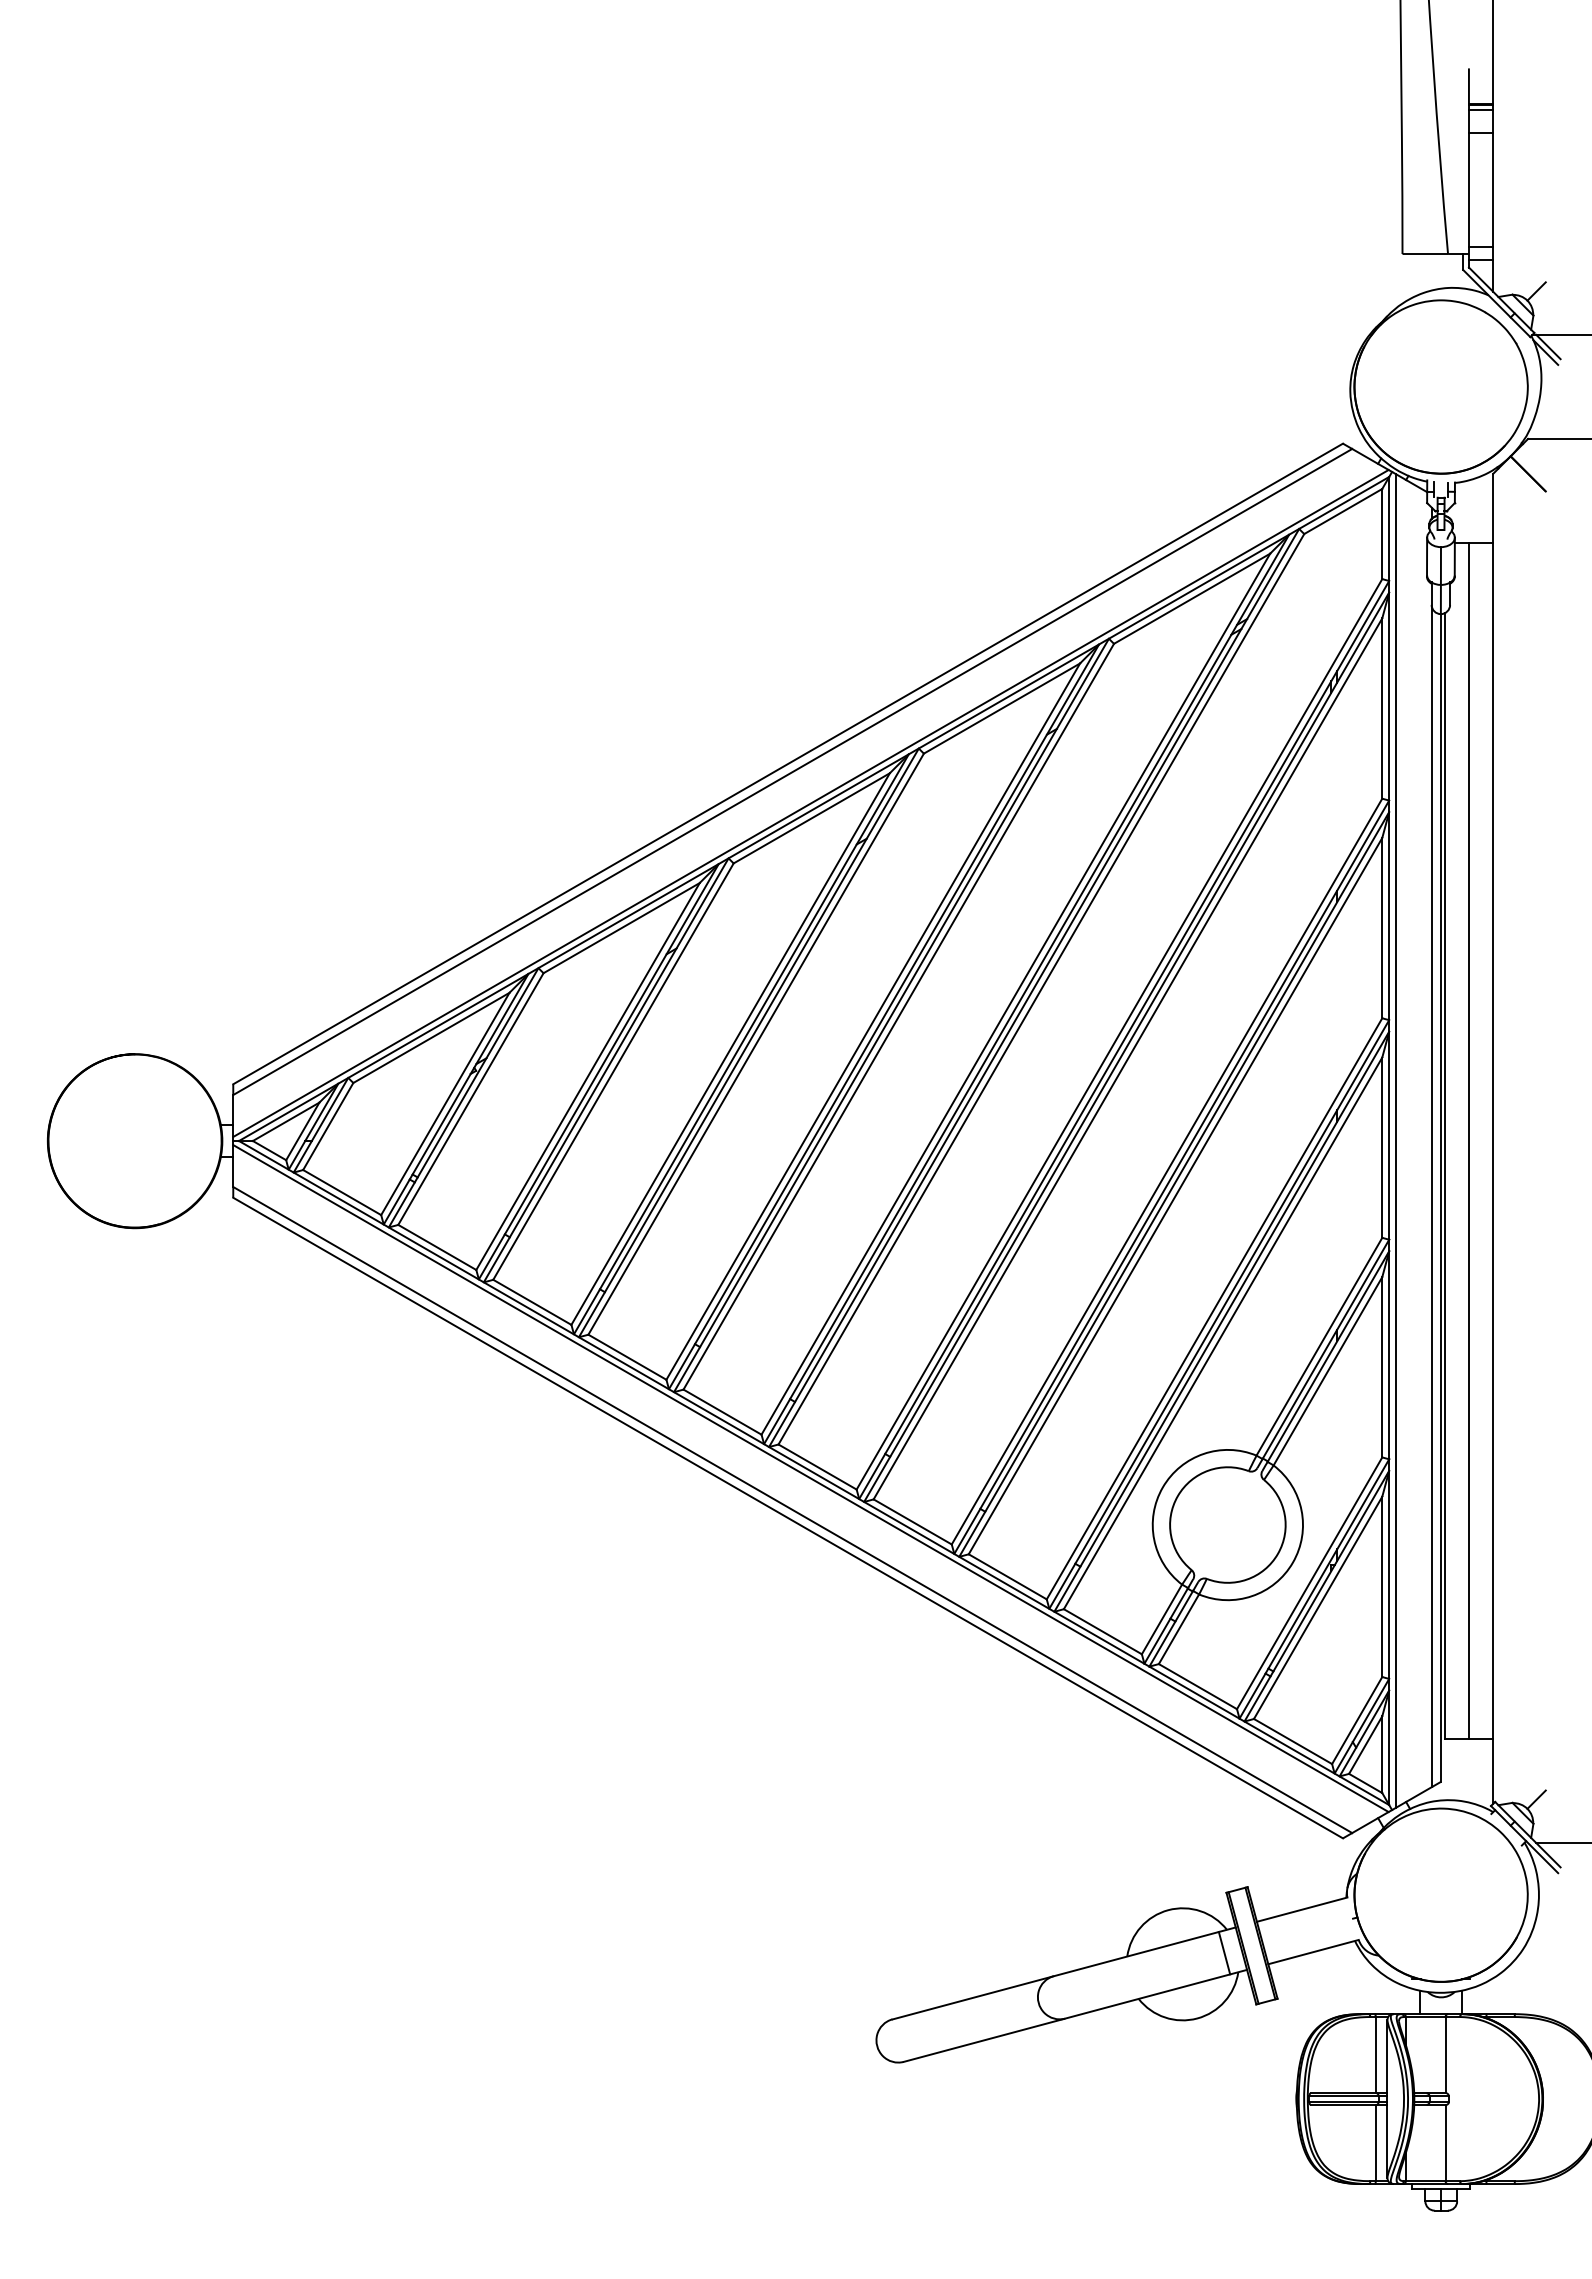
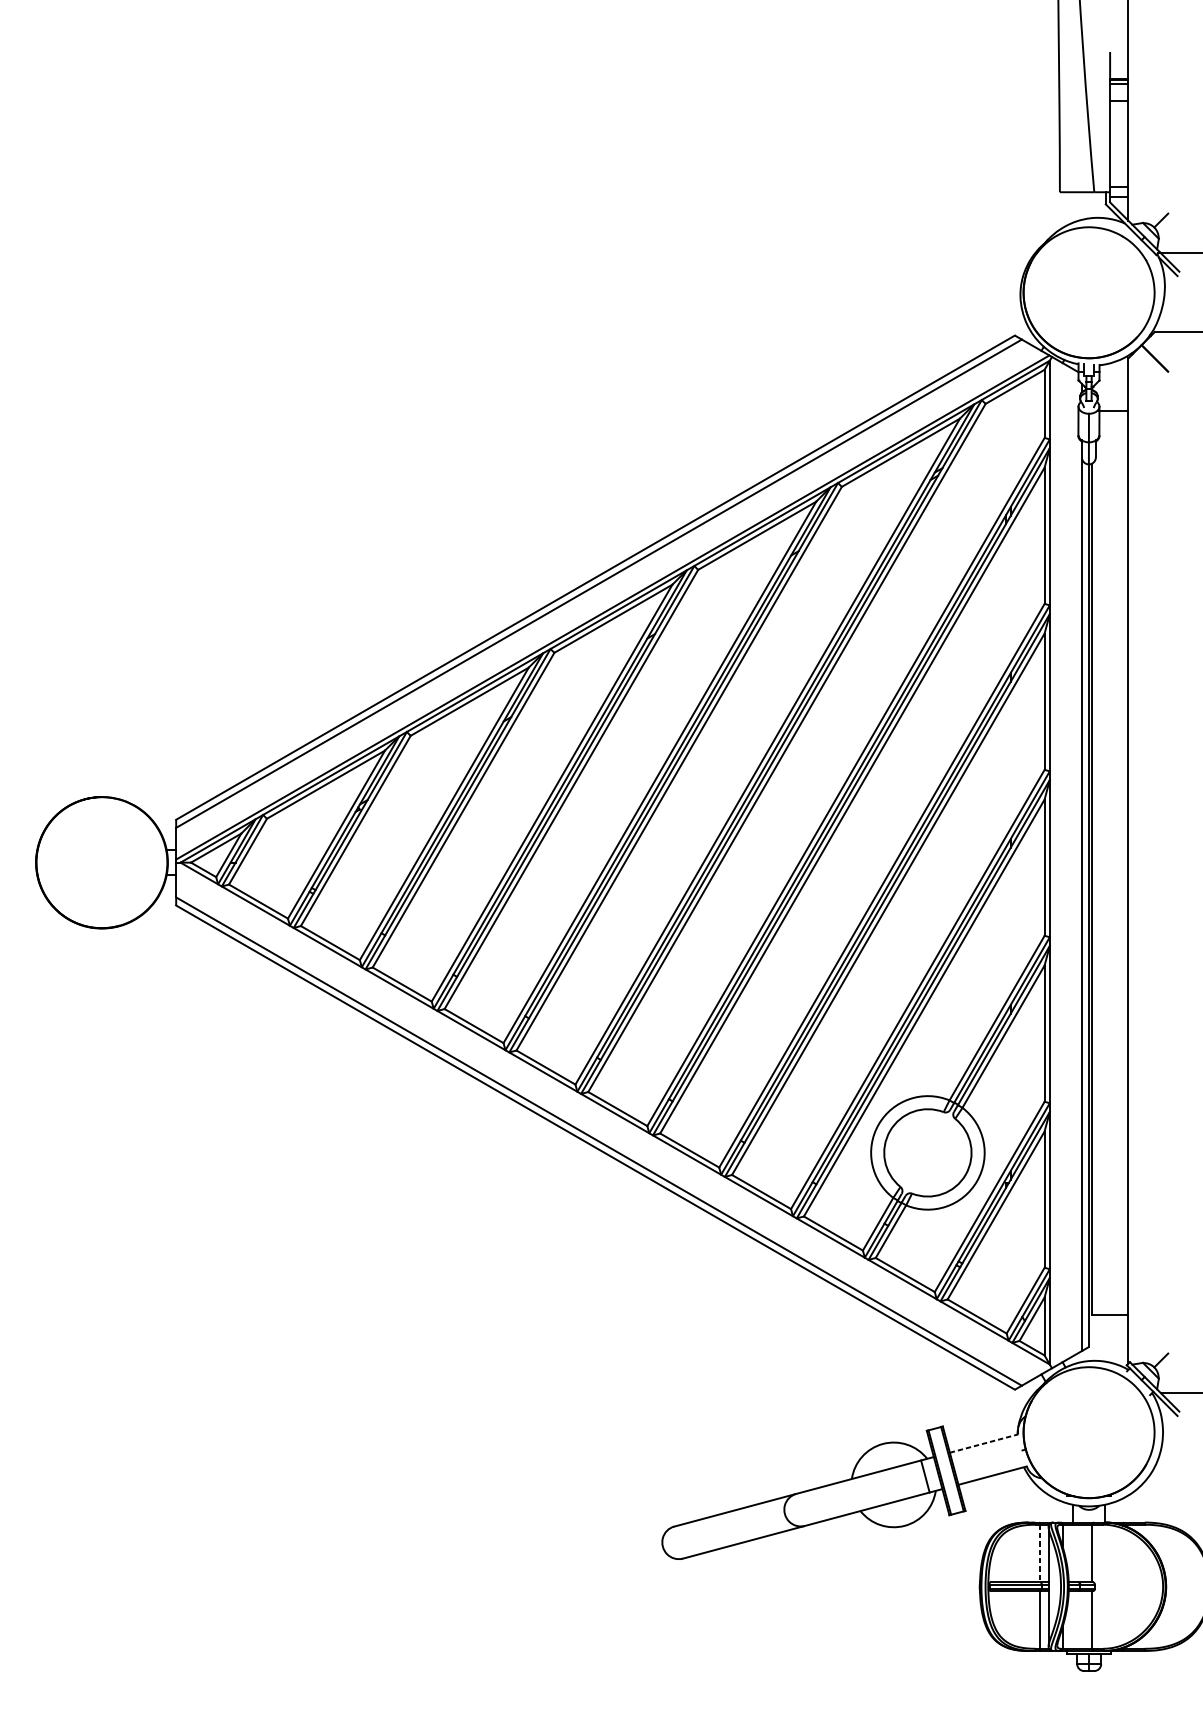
line: (1395, 1140) -> (1054, 862), removed
line: (1468, 1140) -> (1109, 862), removed
line: (810, 1478) -> (612, 1117), removed
line: (1302, 1909) -> (984, 1443), solid -> dashed
line: (1375, 2055) -> (1039, 1553), solid -> dashed

